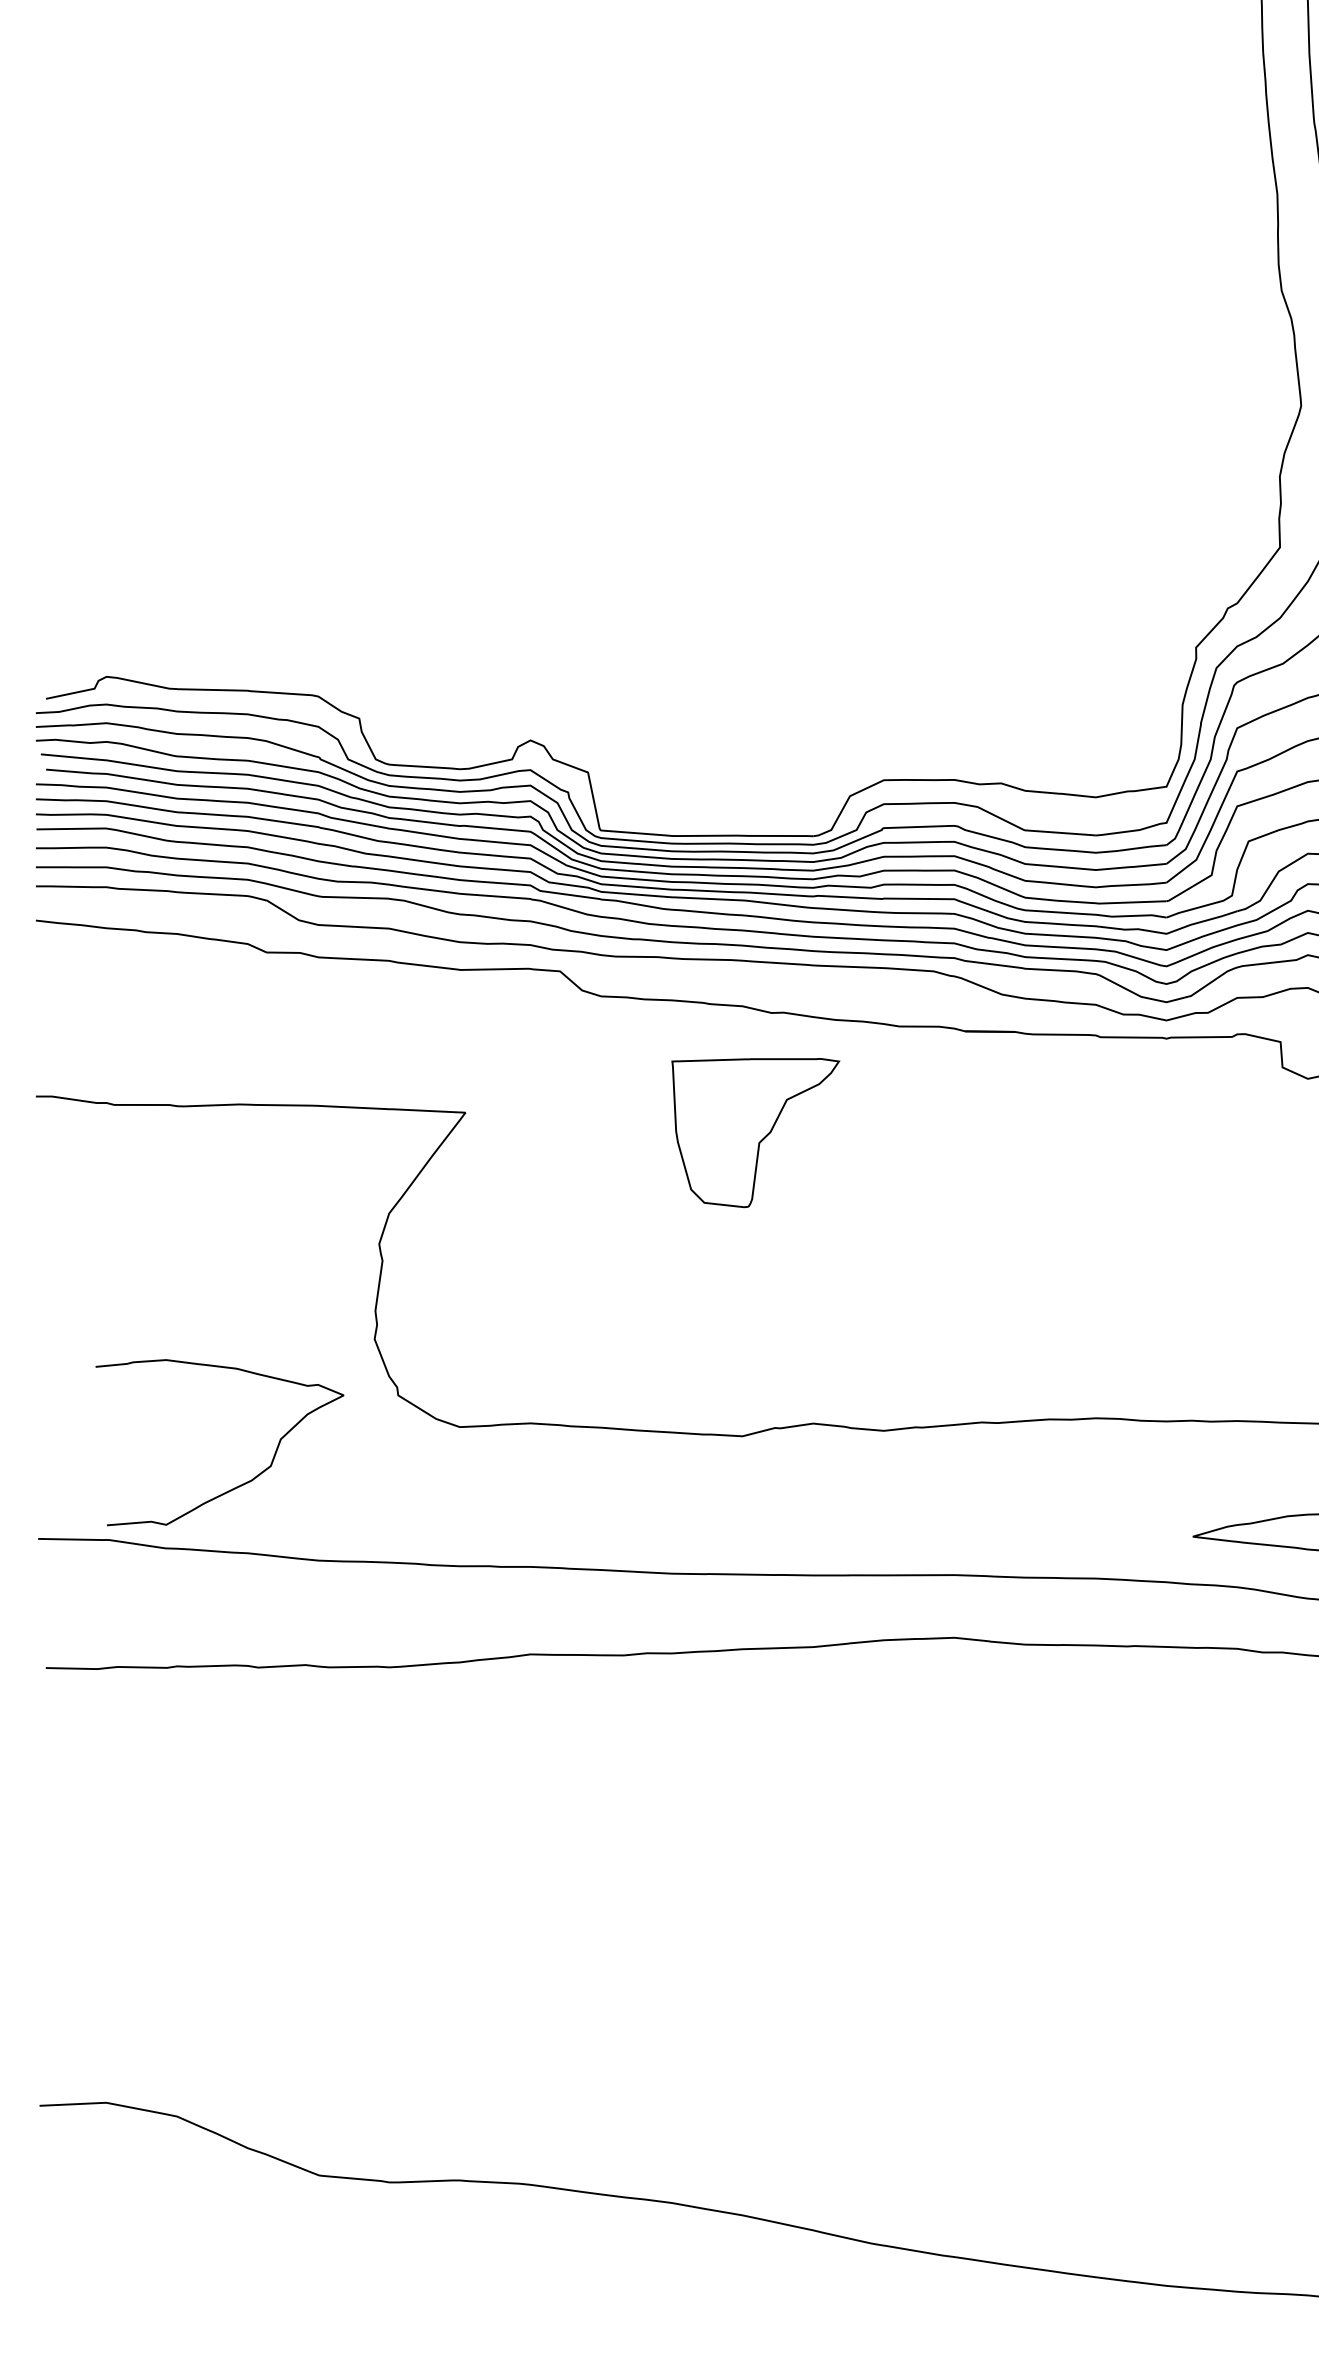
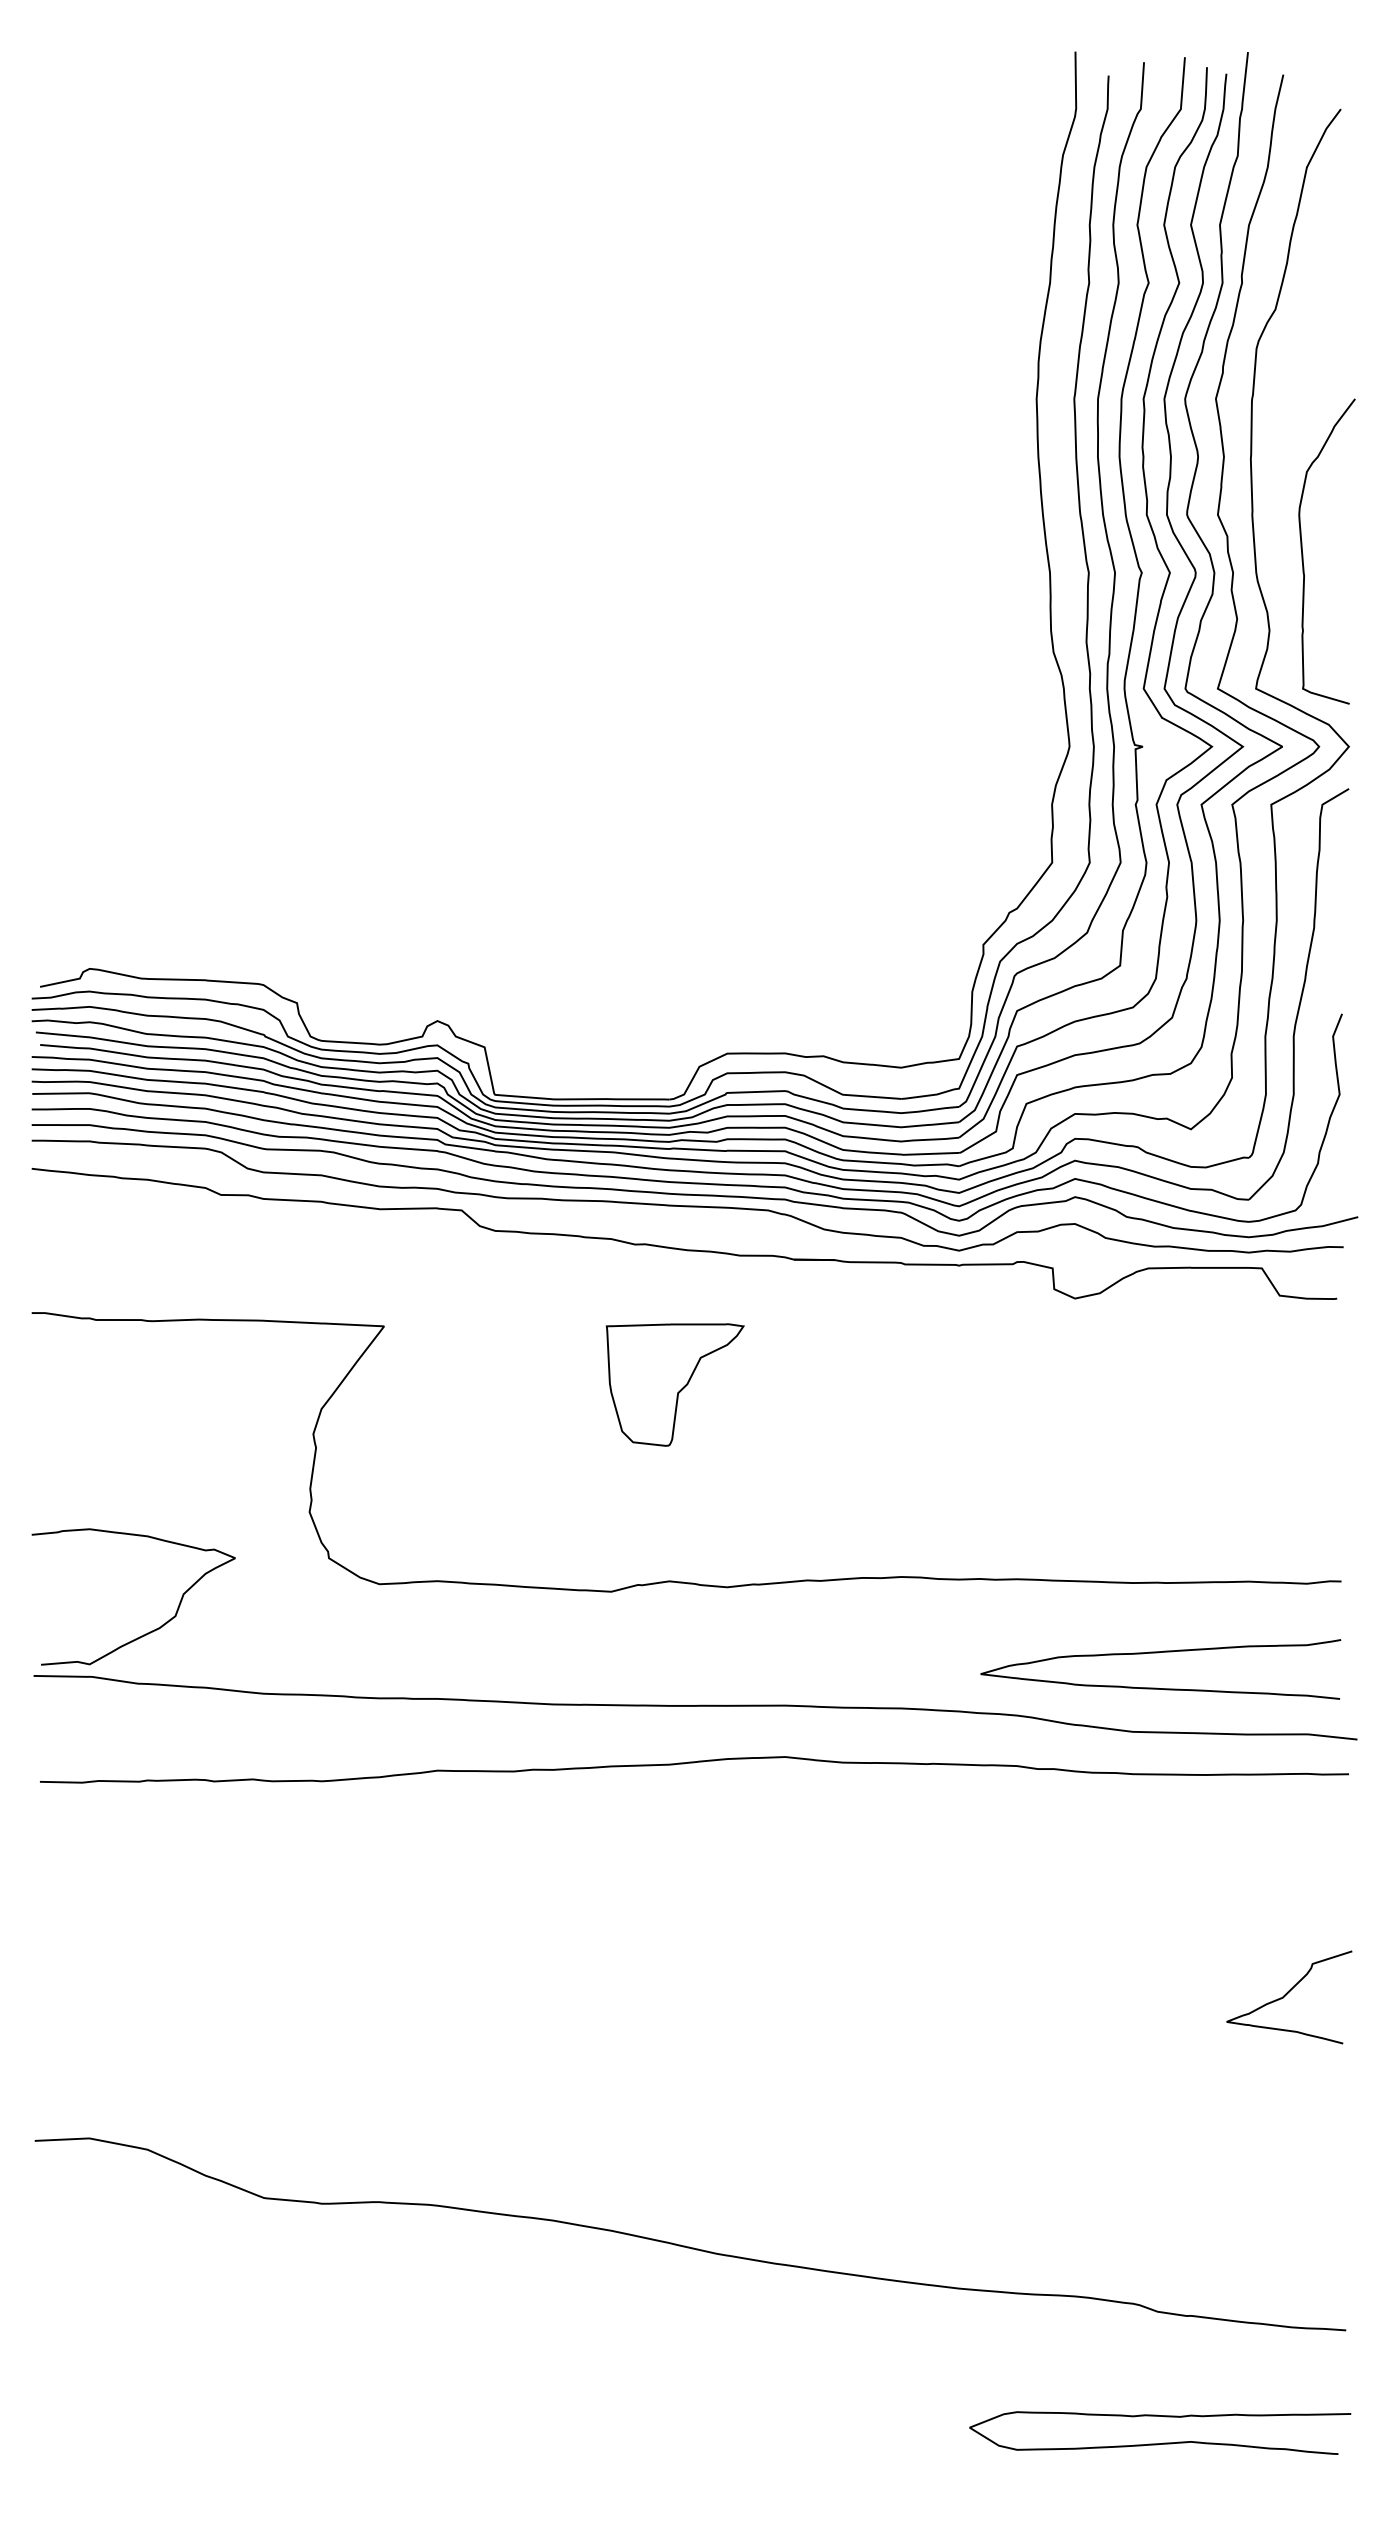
part: (754, 1132) -> (674, 1384), moved
curve: (239, 1484) -> (149, 1631), moved

